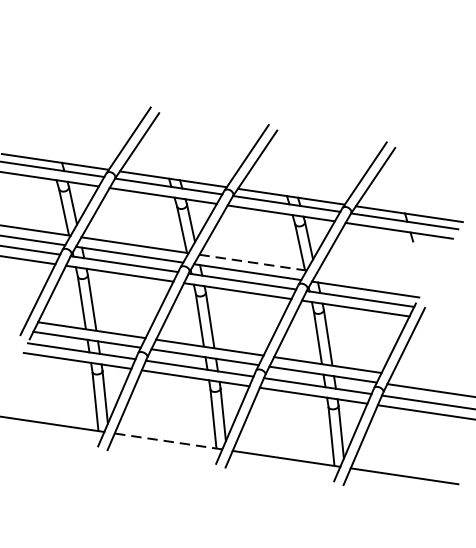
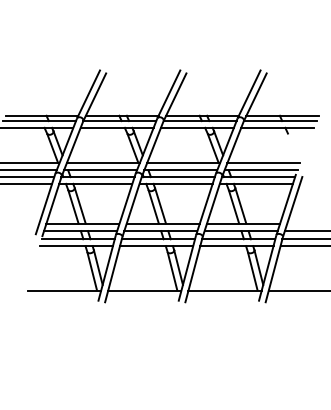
line: (253, 262) -> (183, 163), dashed -> solid
line: (370, 280) -> (263, 163), added
line: (168, 440) -> (144, 290), dashed -> solid

